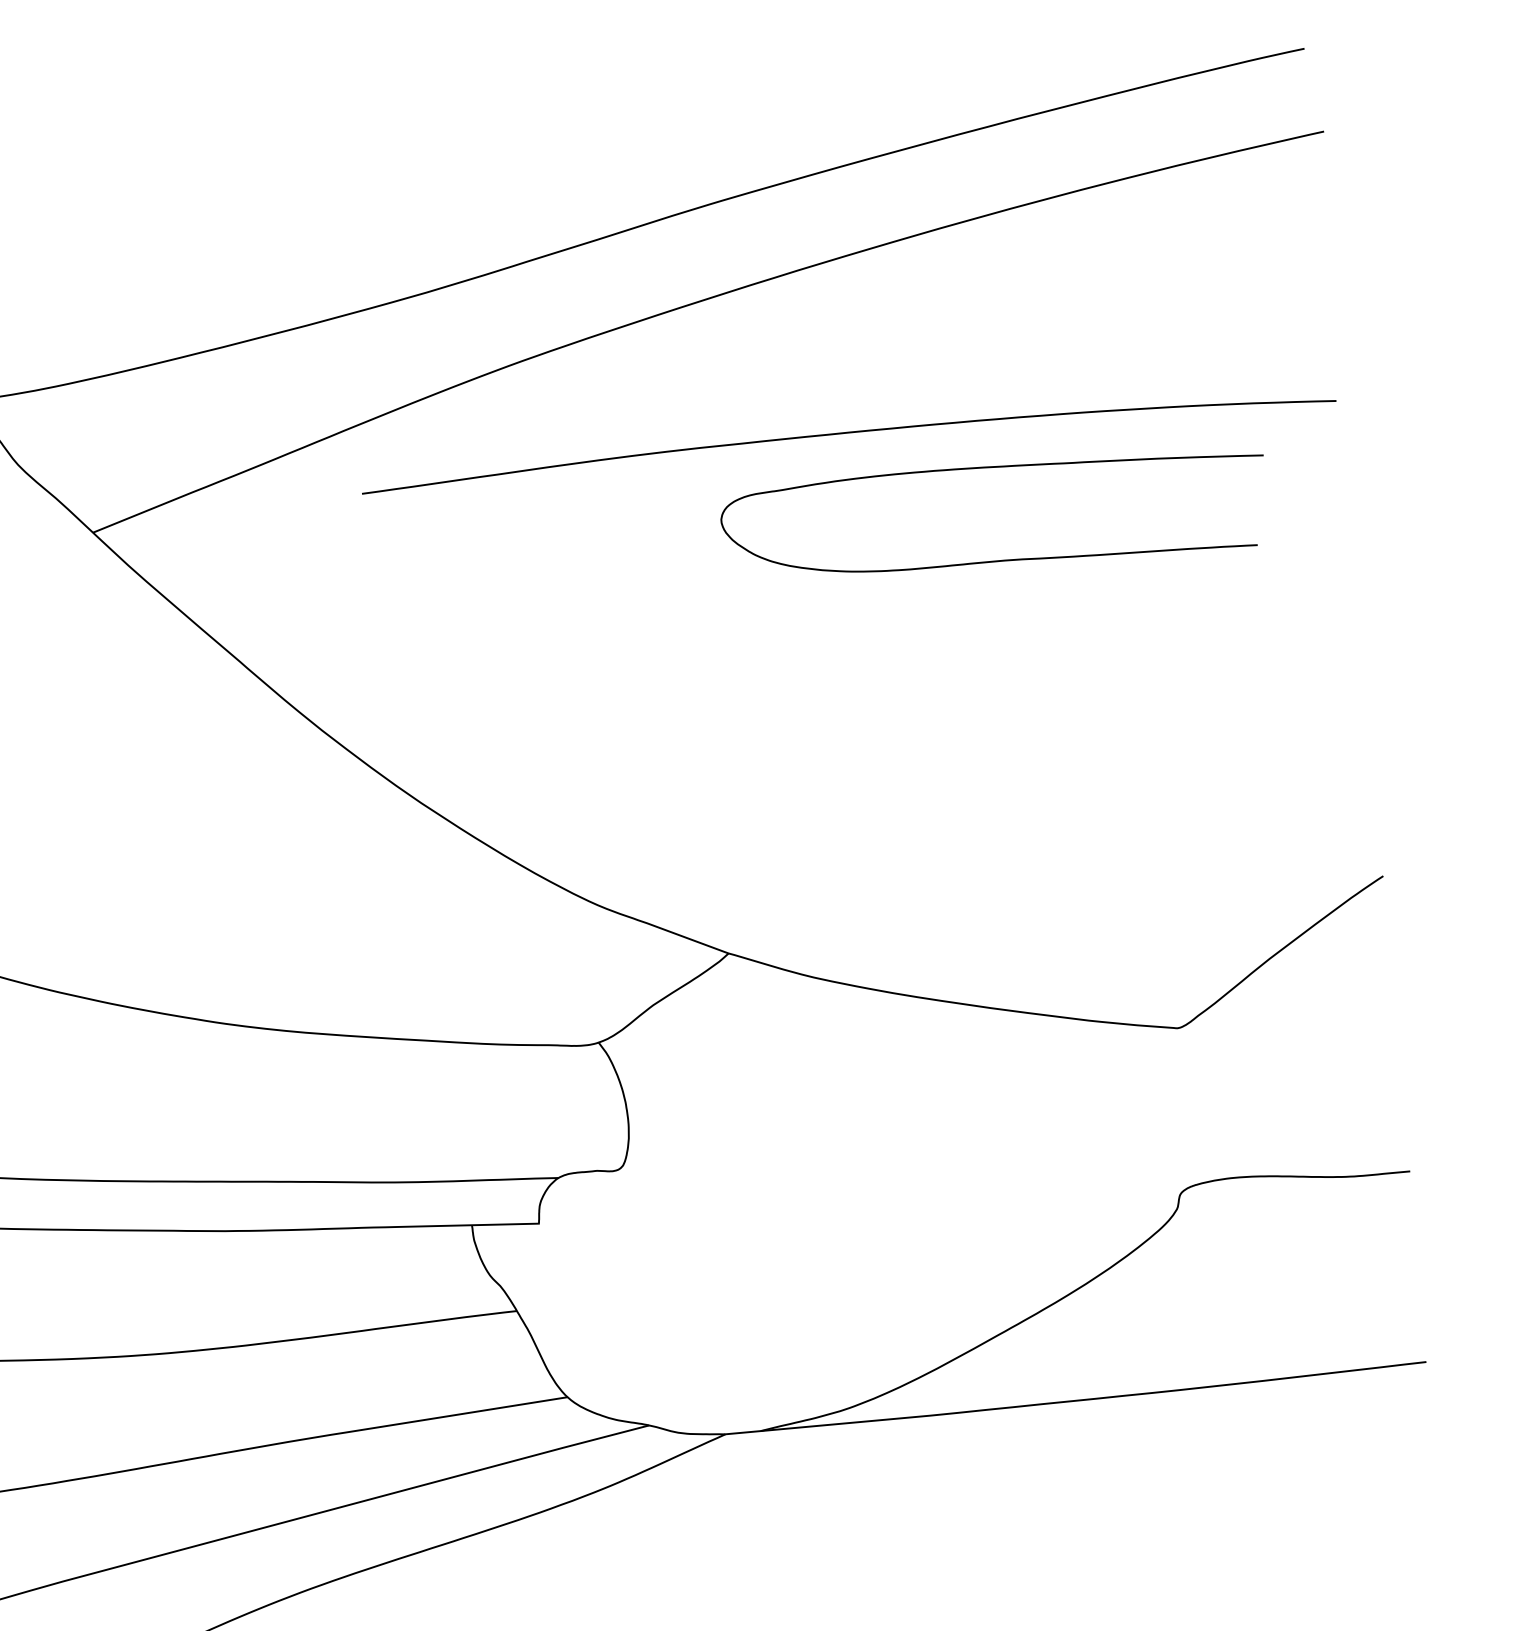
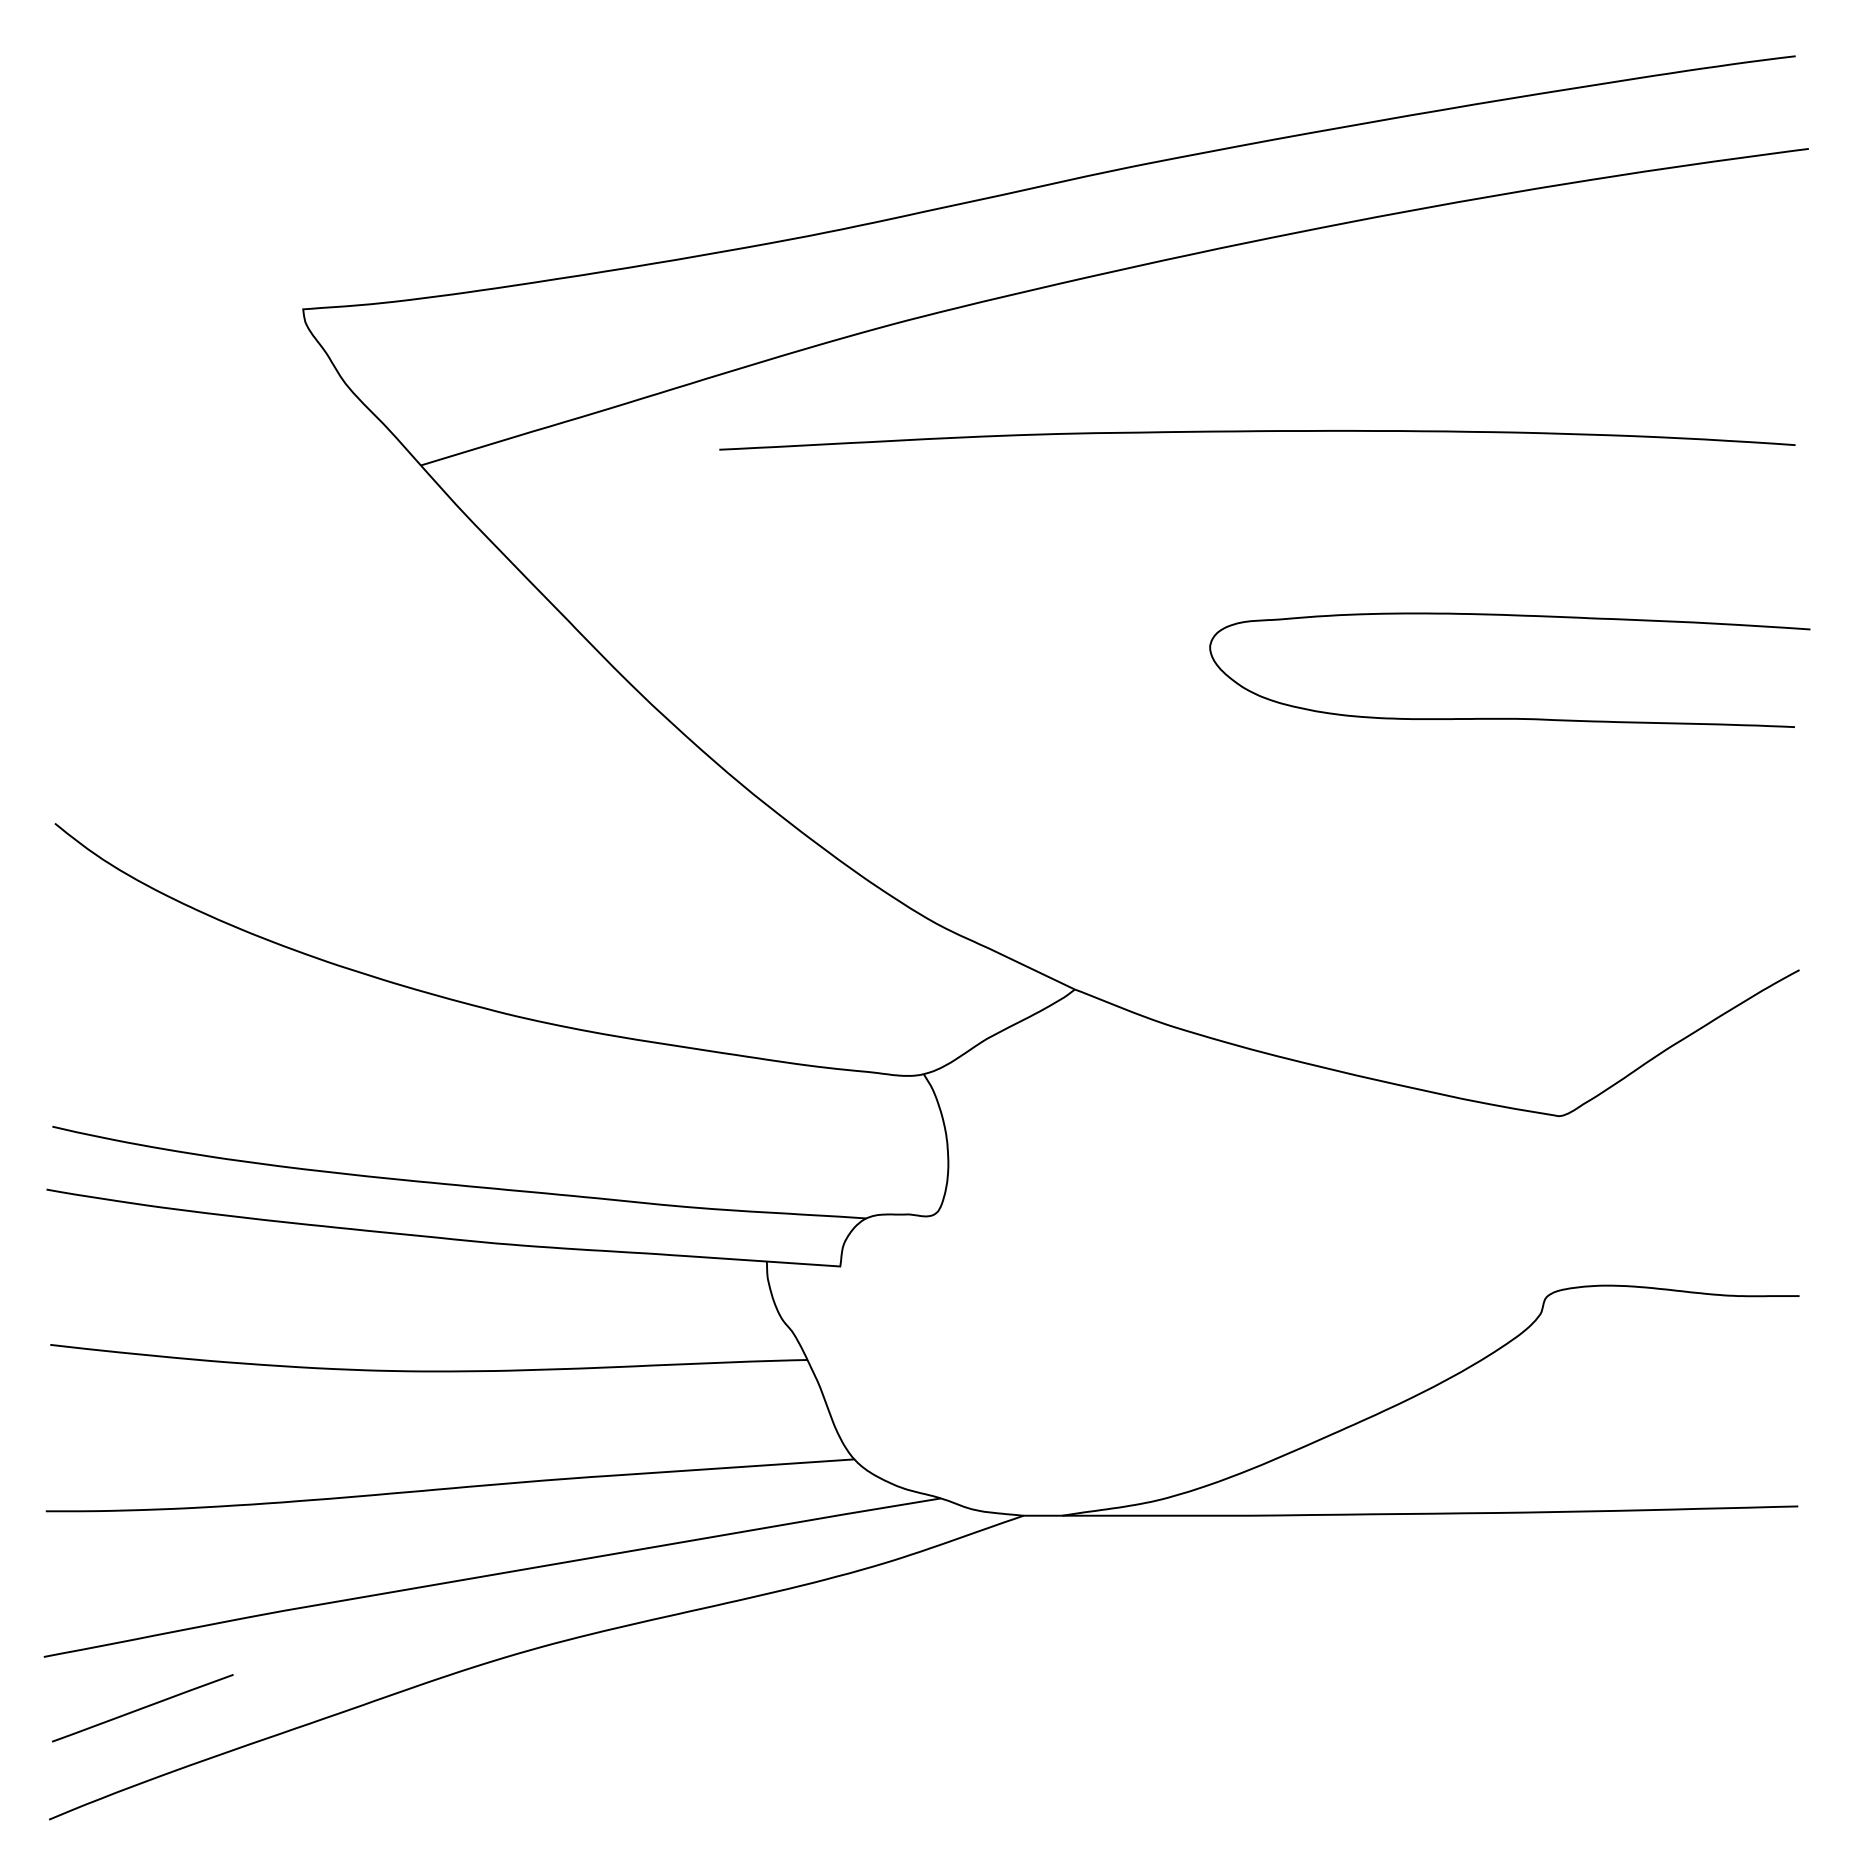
curve: (998, 560) -> (1509, 718), moved

